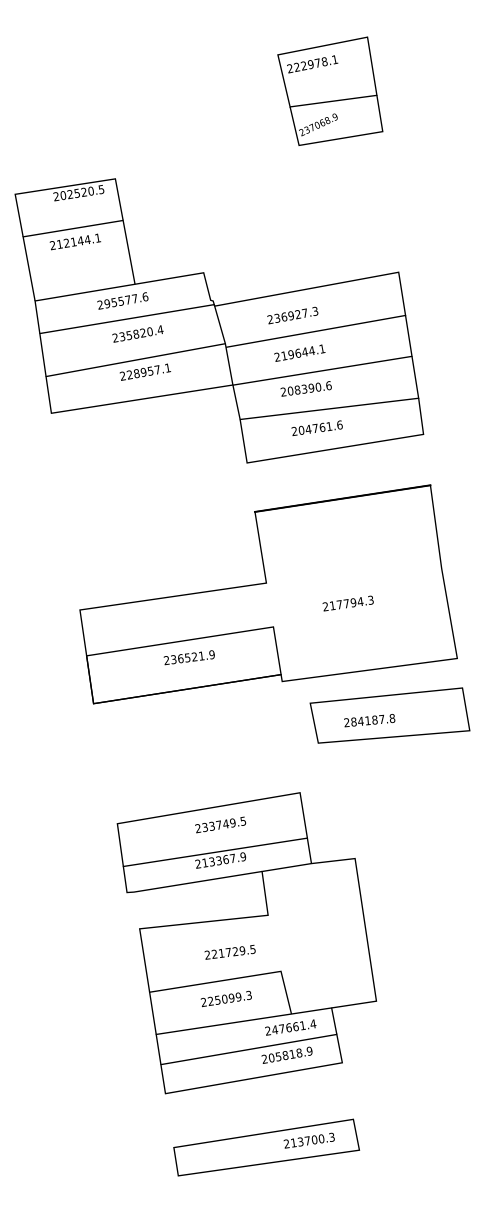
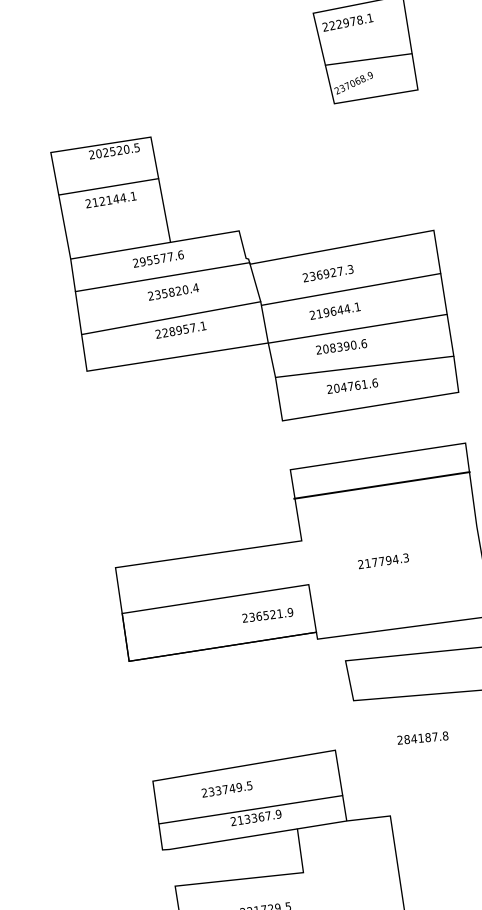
line: (342, 498) -> (381, 485), moved
text: (188, 657) -> (266, 615), moved
text: (369, 720) -> (422, 738), moved
text: (220, 824) -> (226, 788), moved

